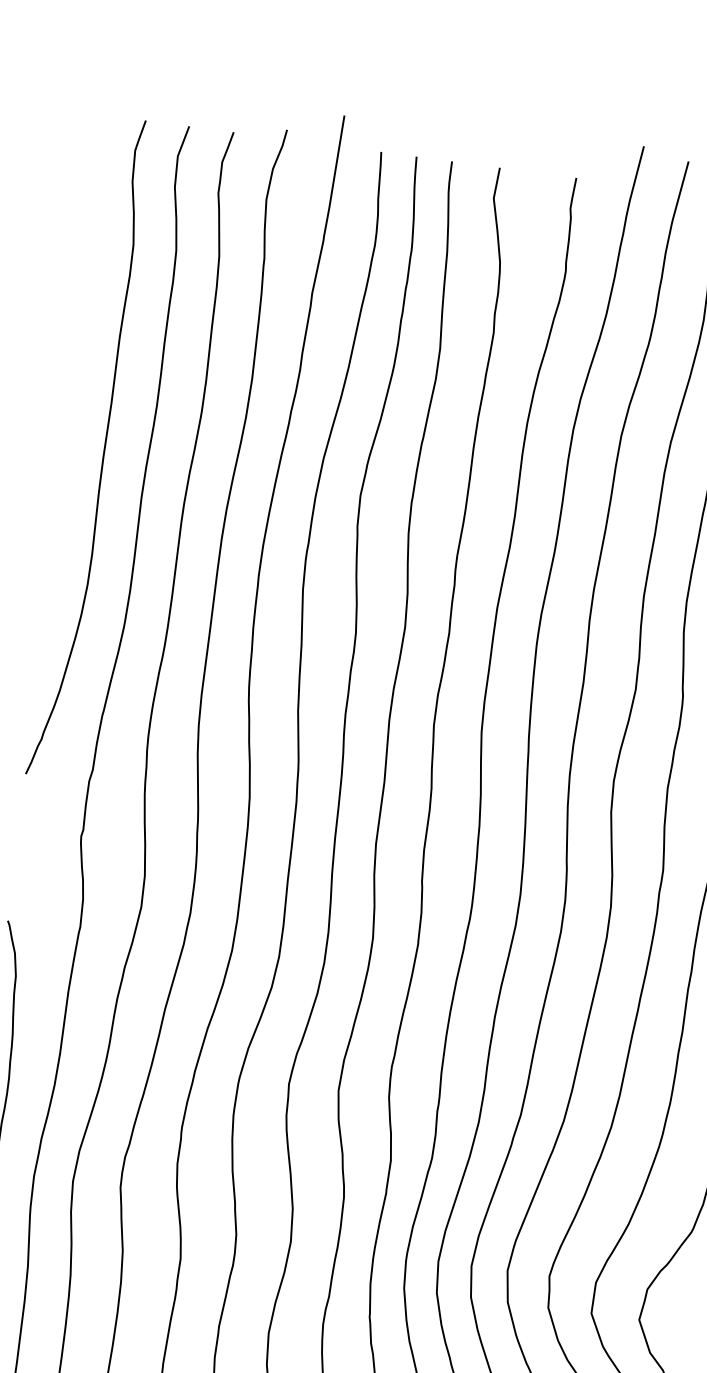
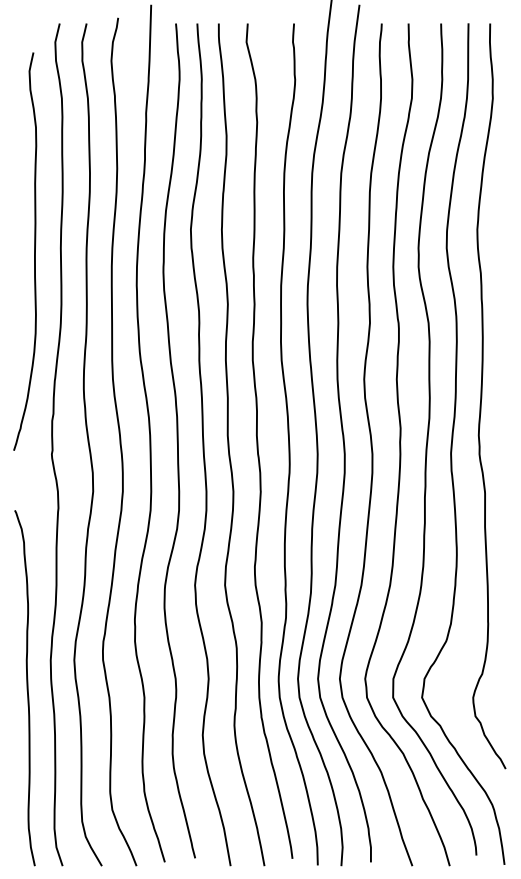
curve: (103, 449) -> (34, 251), moved

